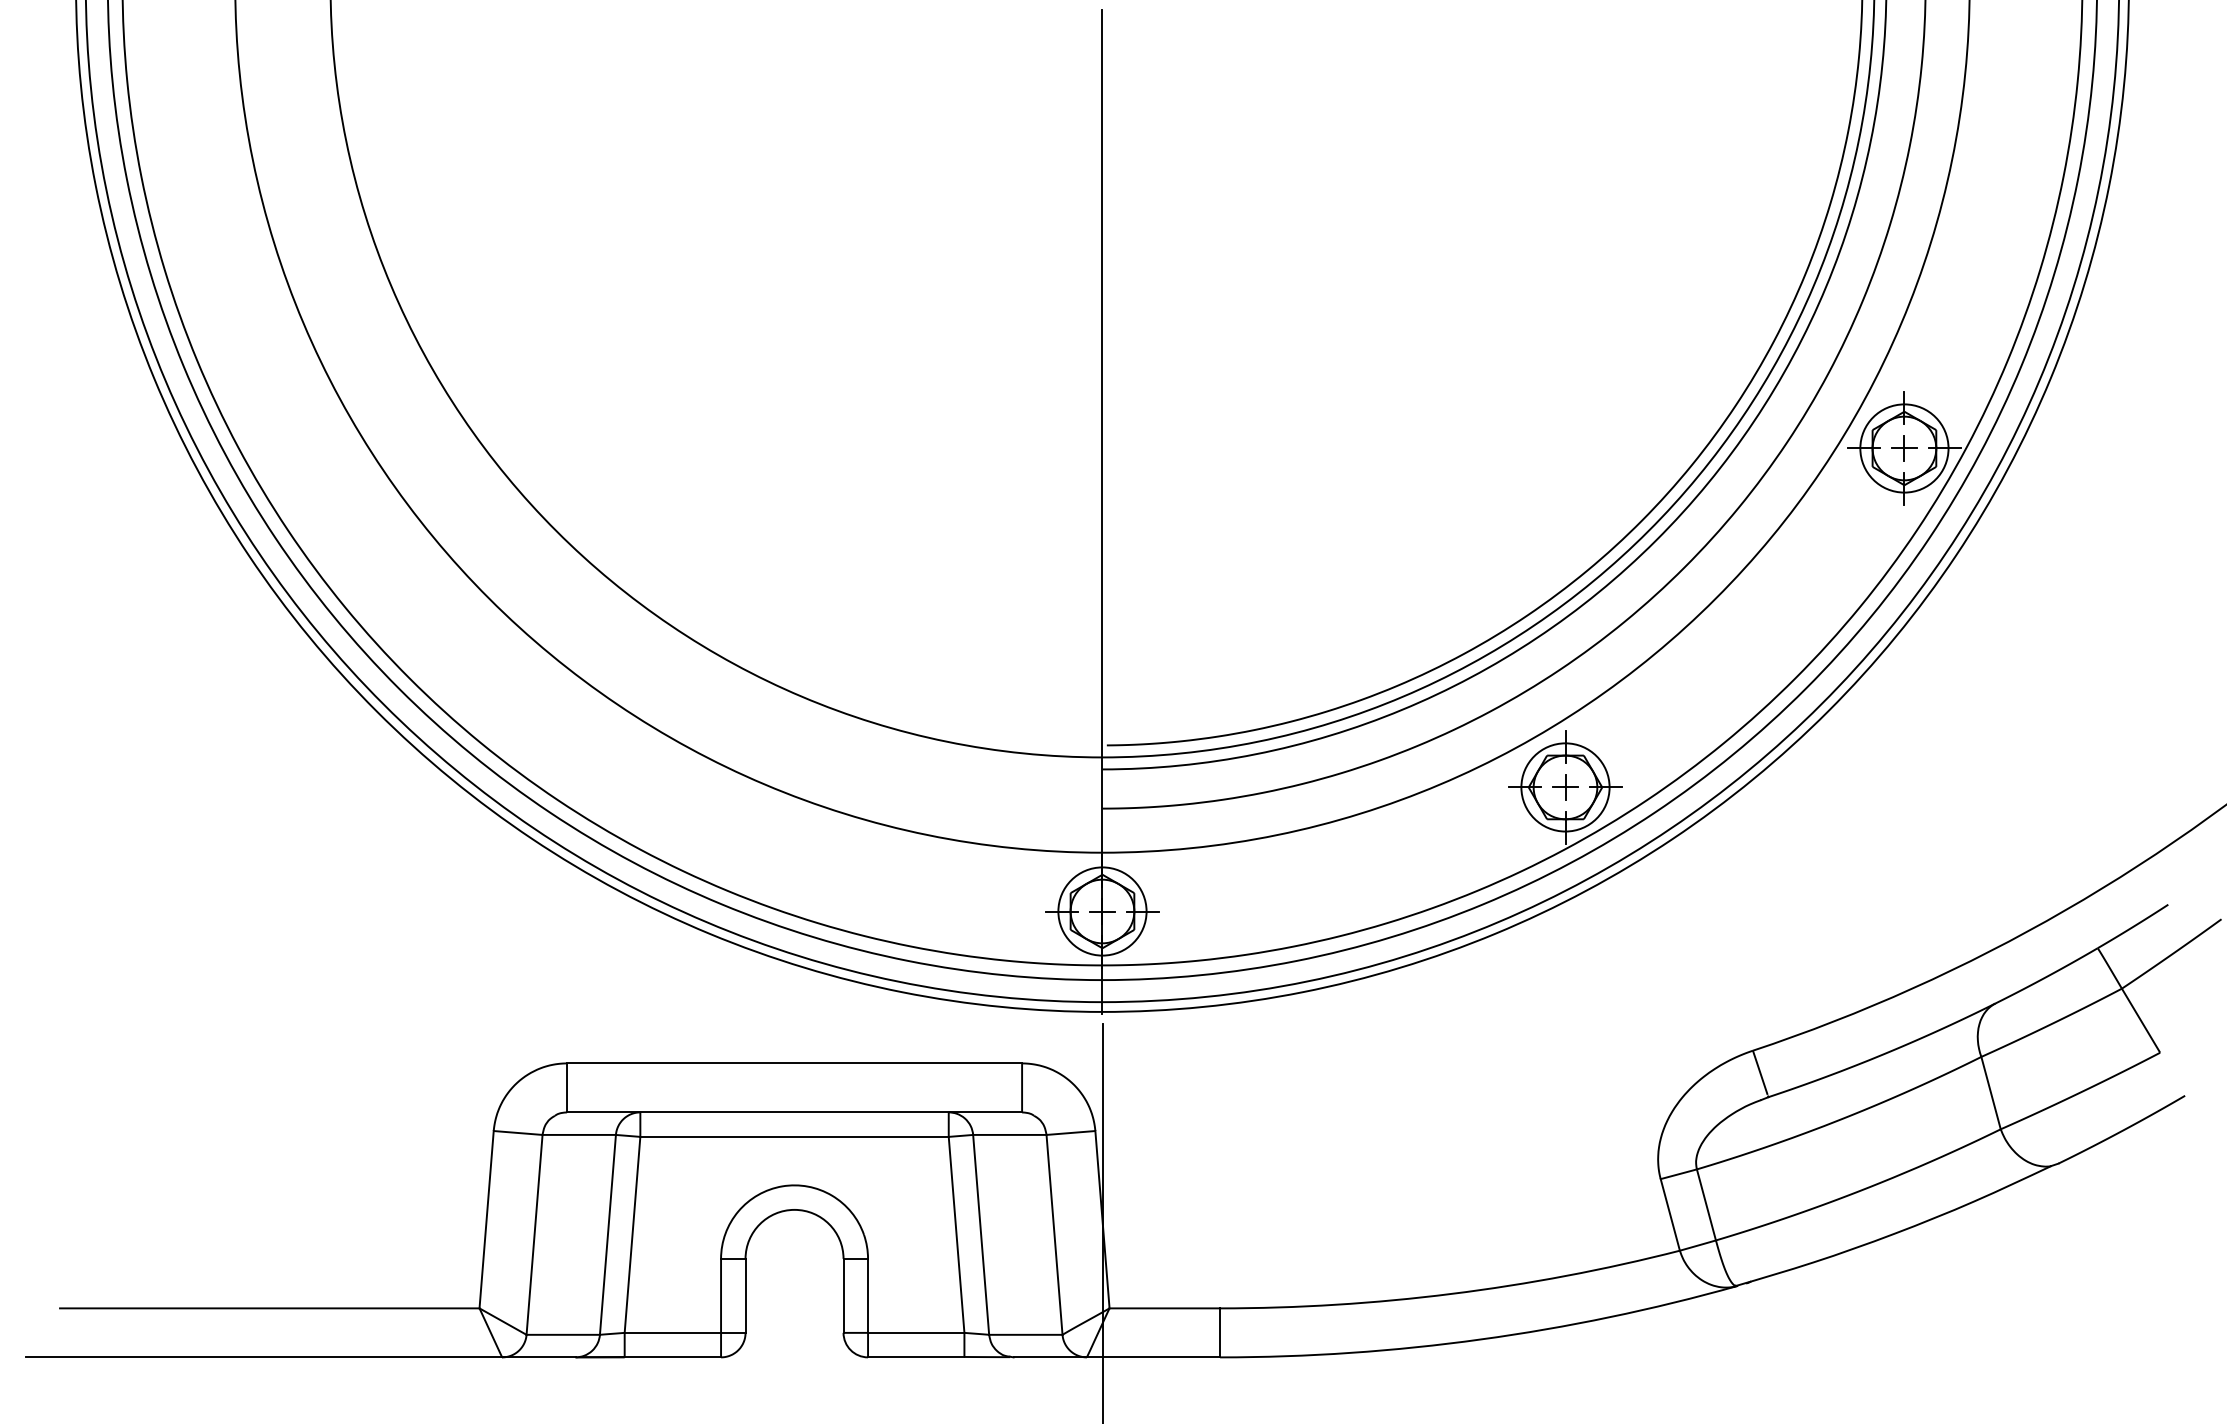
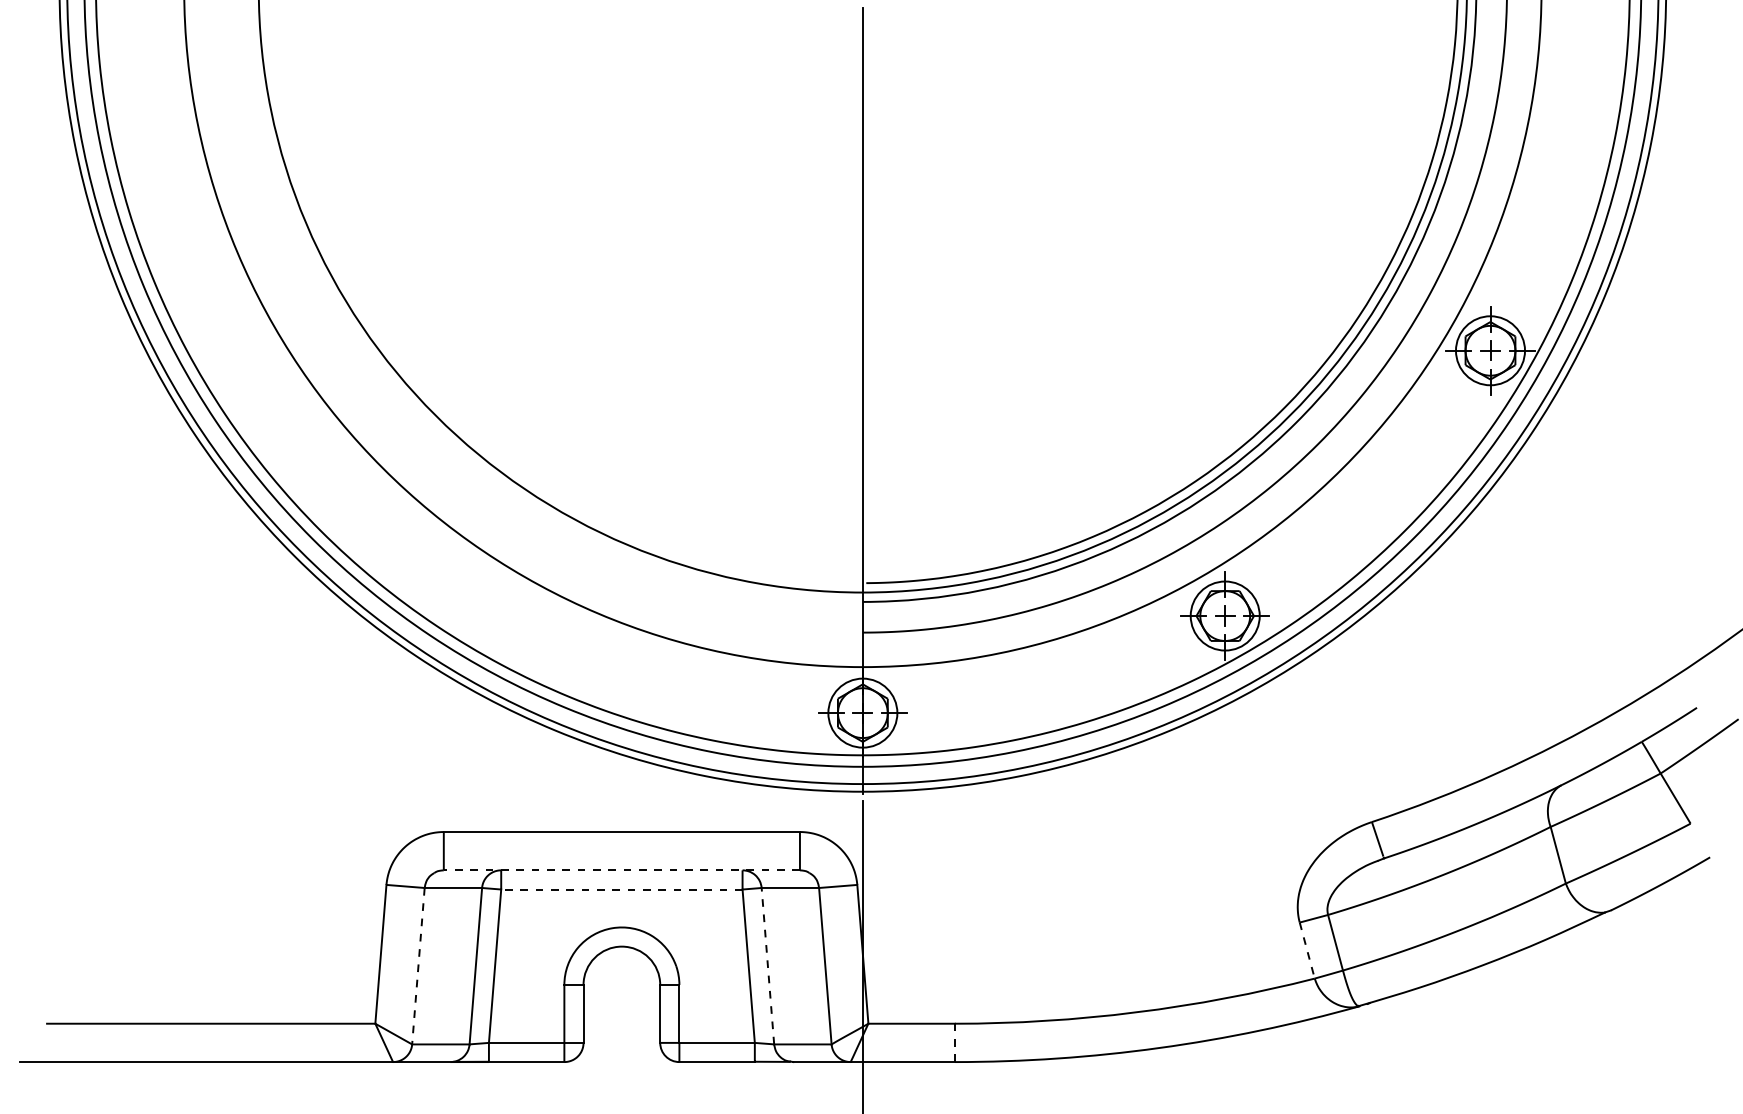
line: (794, 1112) -> (621, 870), solid -> dashed
line: (794, 1136) -> (621, 889), solid -> dashed
line: (1670, 1215) -> (1307, 951), solid -> dashed
line: (981, 1234) -> (768, 965), solid -> dashed
line: (534, 1235) -> (418, 966), solid -> dashed
line: (1220, 1333) -> (955, 1043), solid -> dashed

